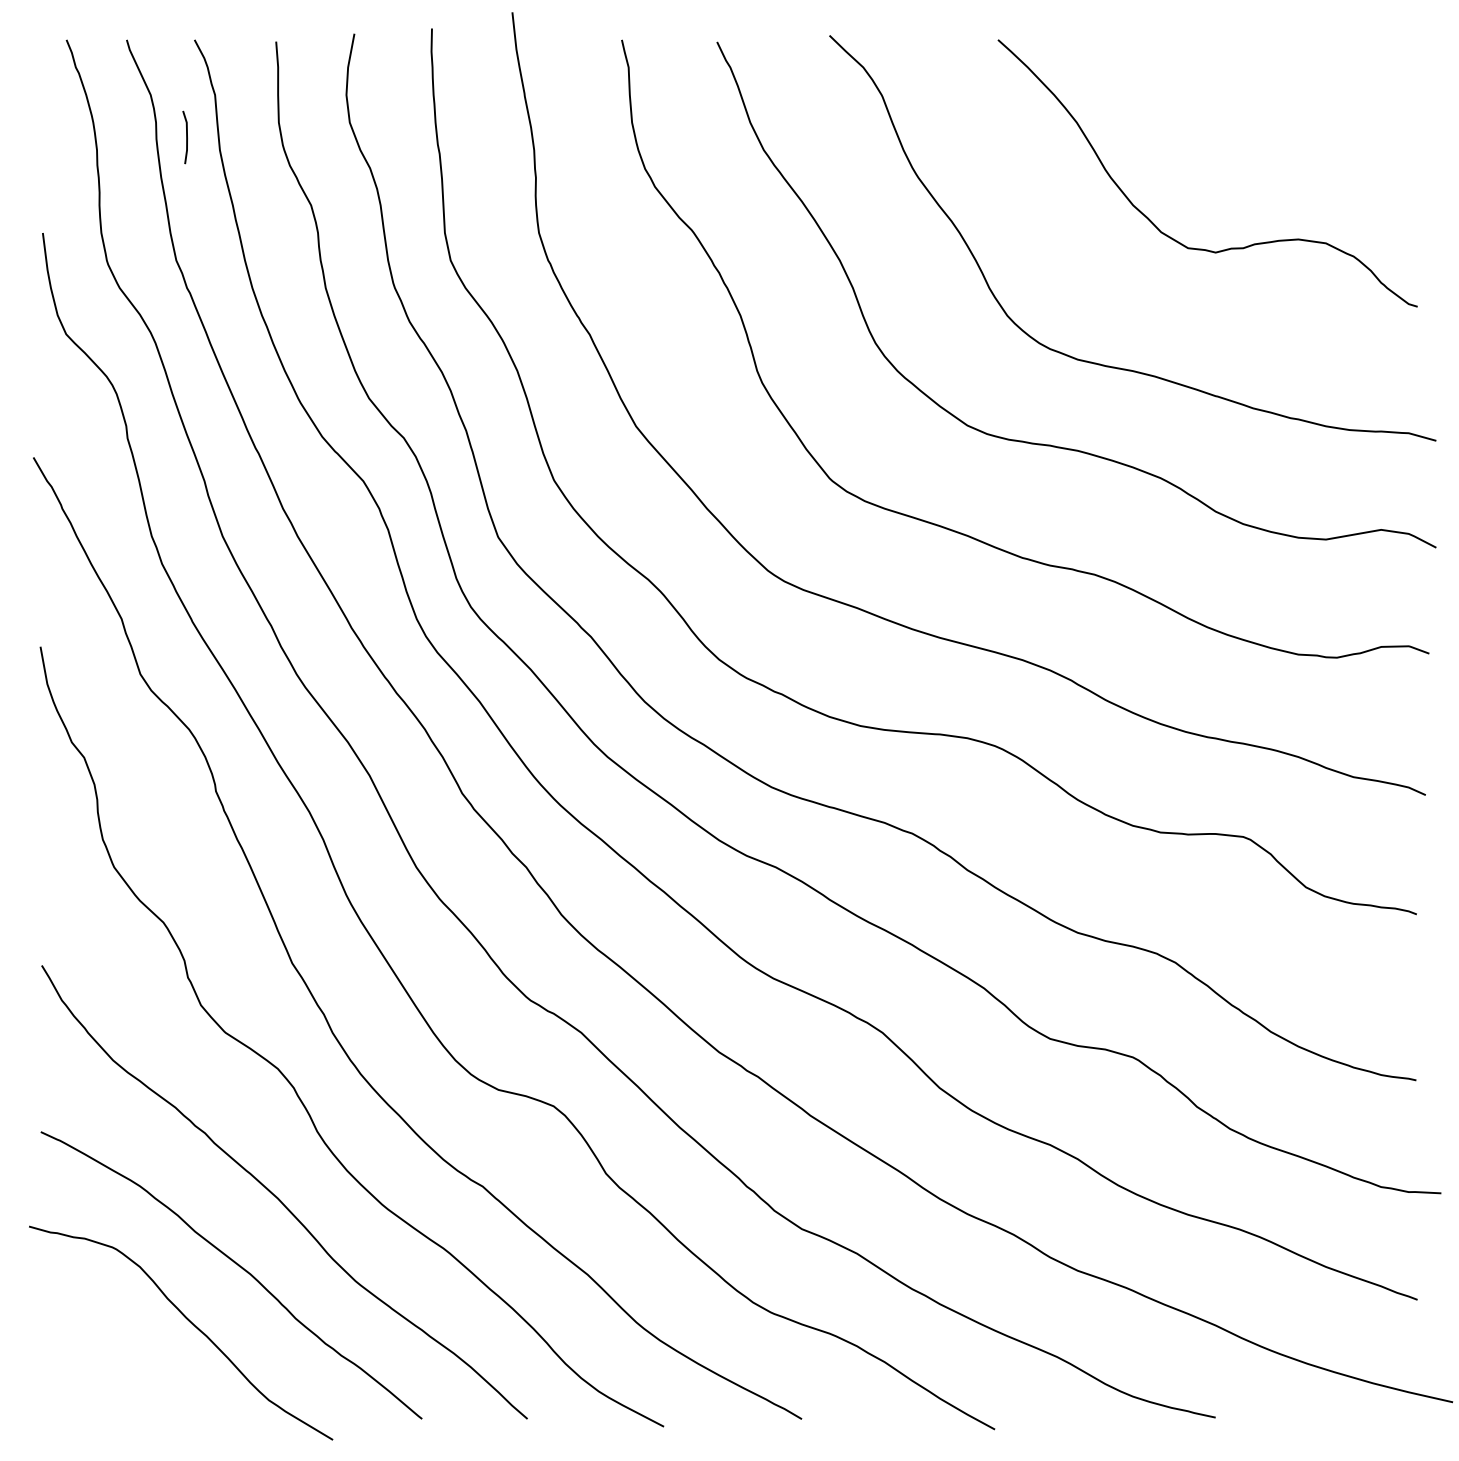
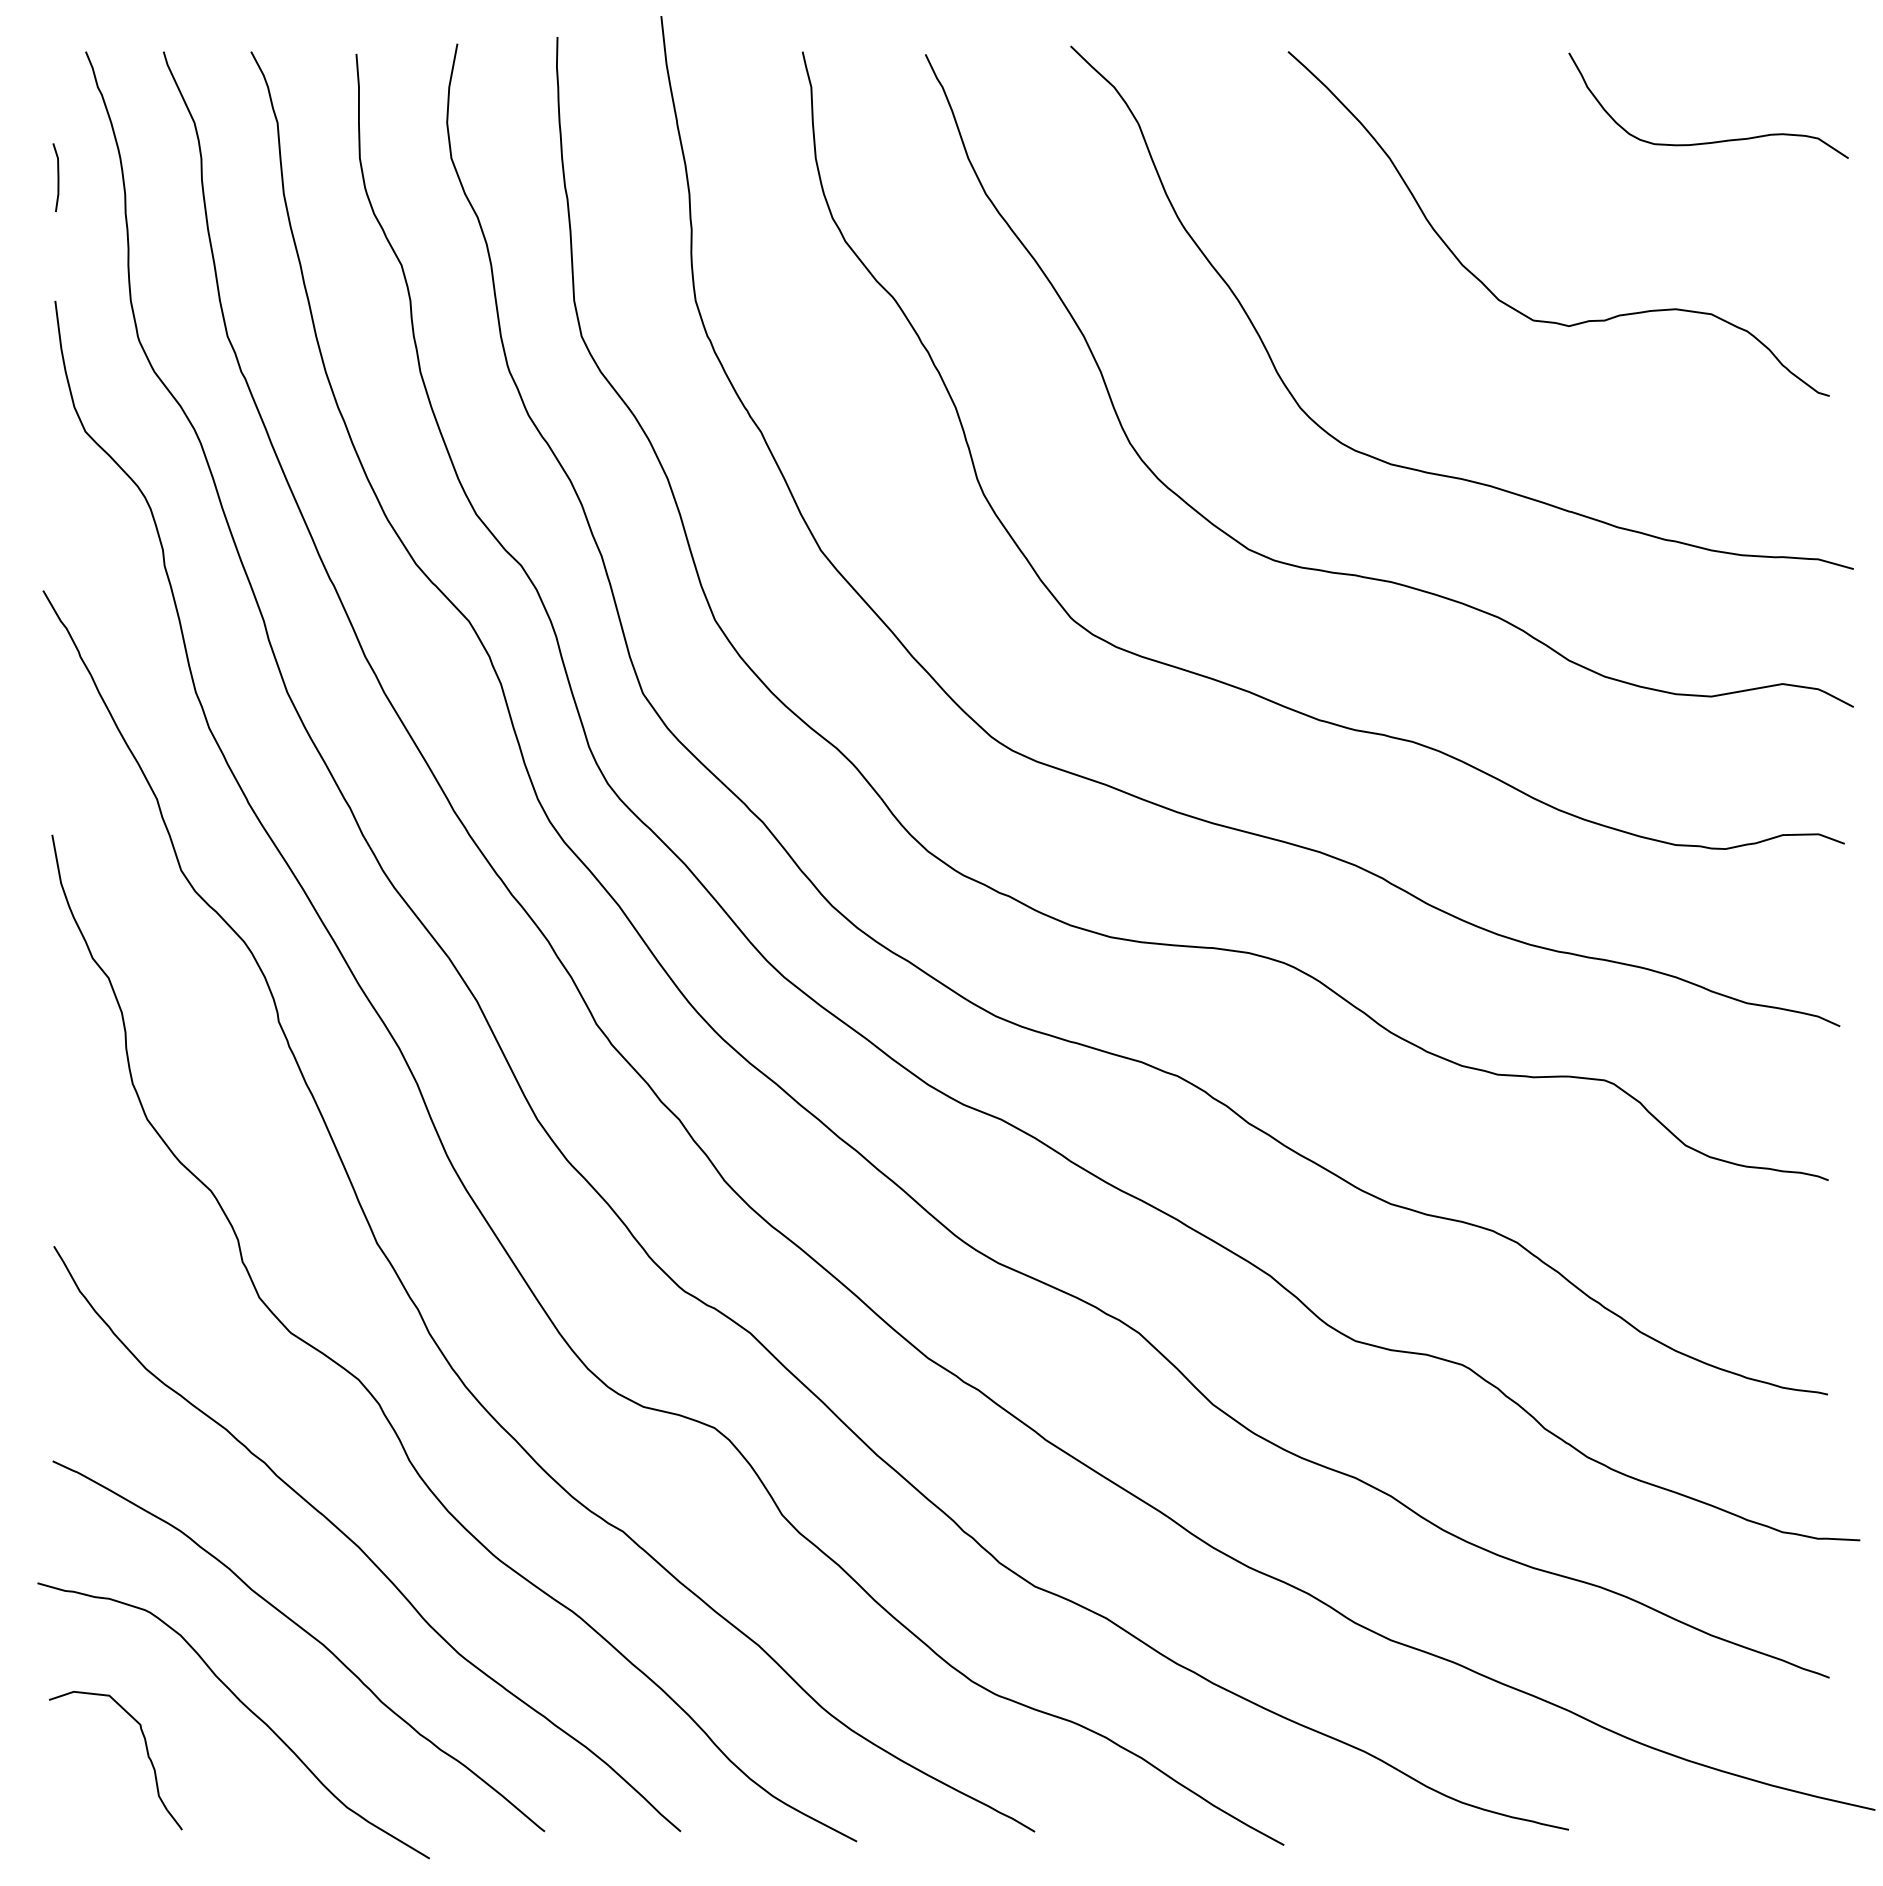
curve: (1326, 109) -> (1712, 141), added
line: (186, 137) -> (57, 177), moved
curve: (113, 1357) -> (146, 1752), added

